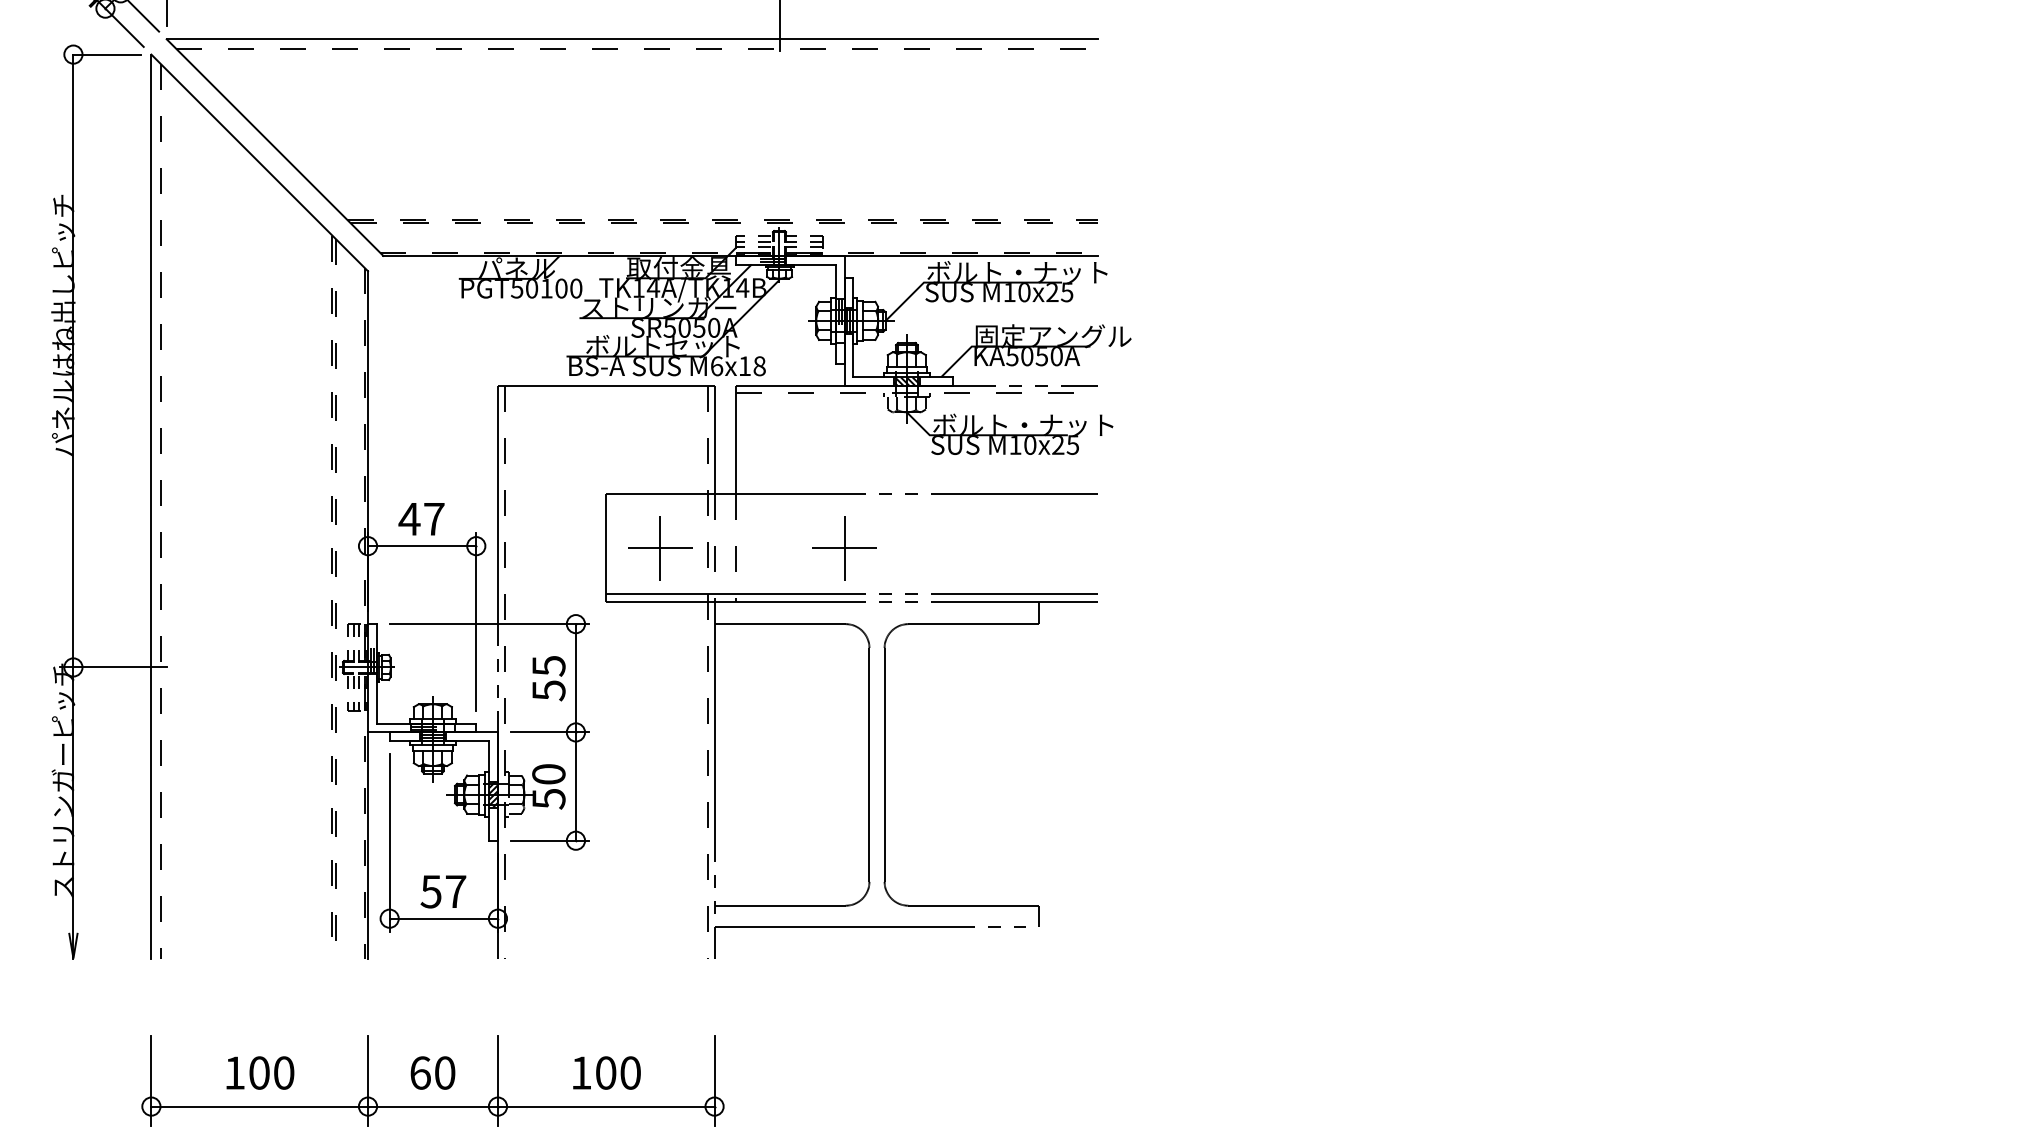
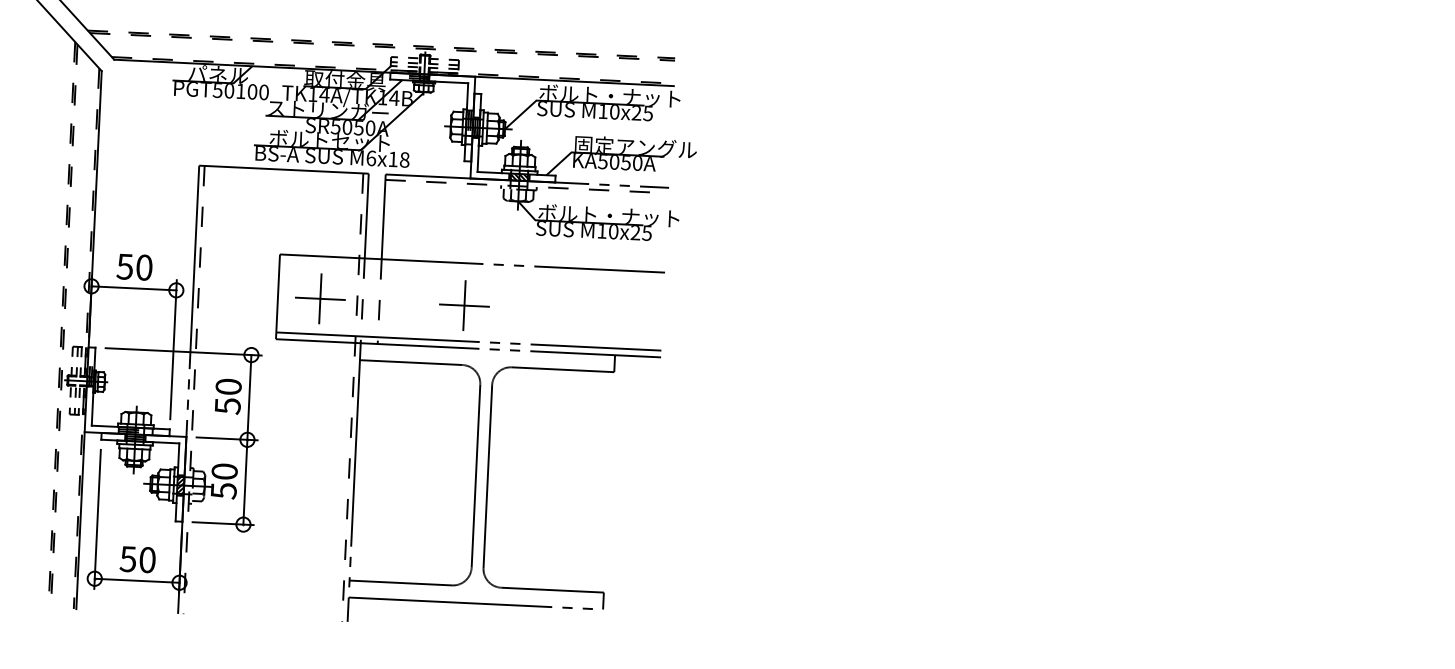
text: (421, 518) -> (134, 266), 47 -> 50
text: (548, 665) -> (228, 386), 55 -> 50
text: (456, 891) -> (148, 559), 57 -> 50

